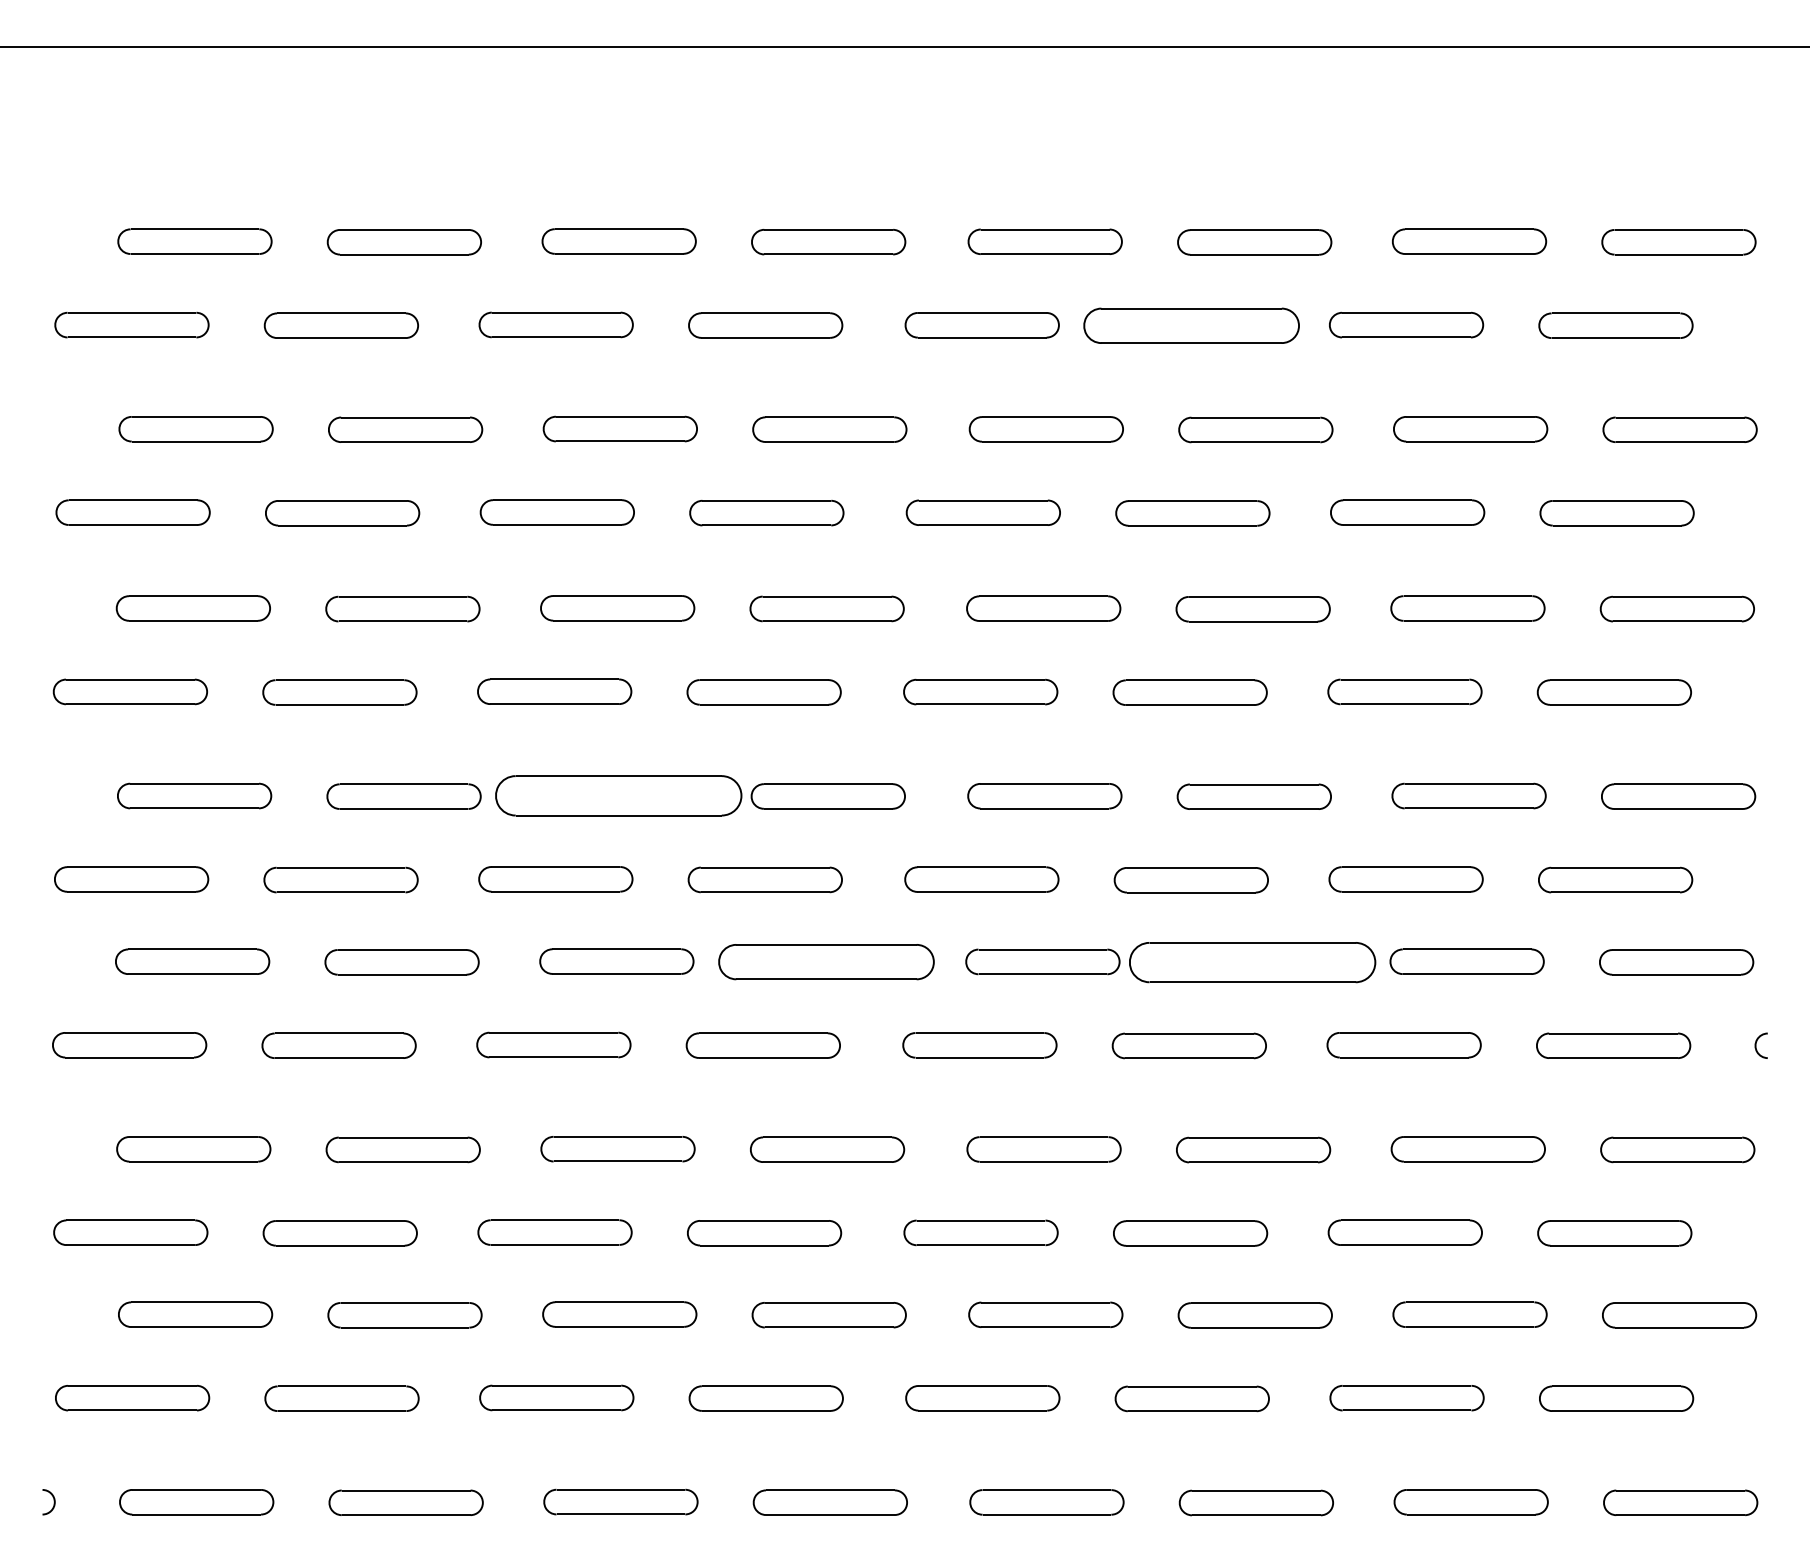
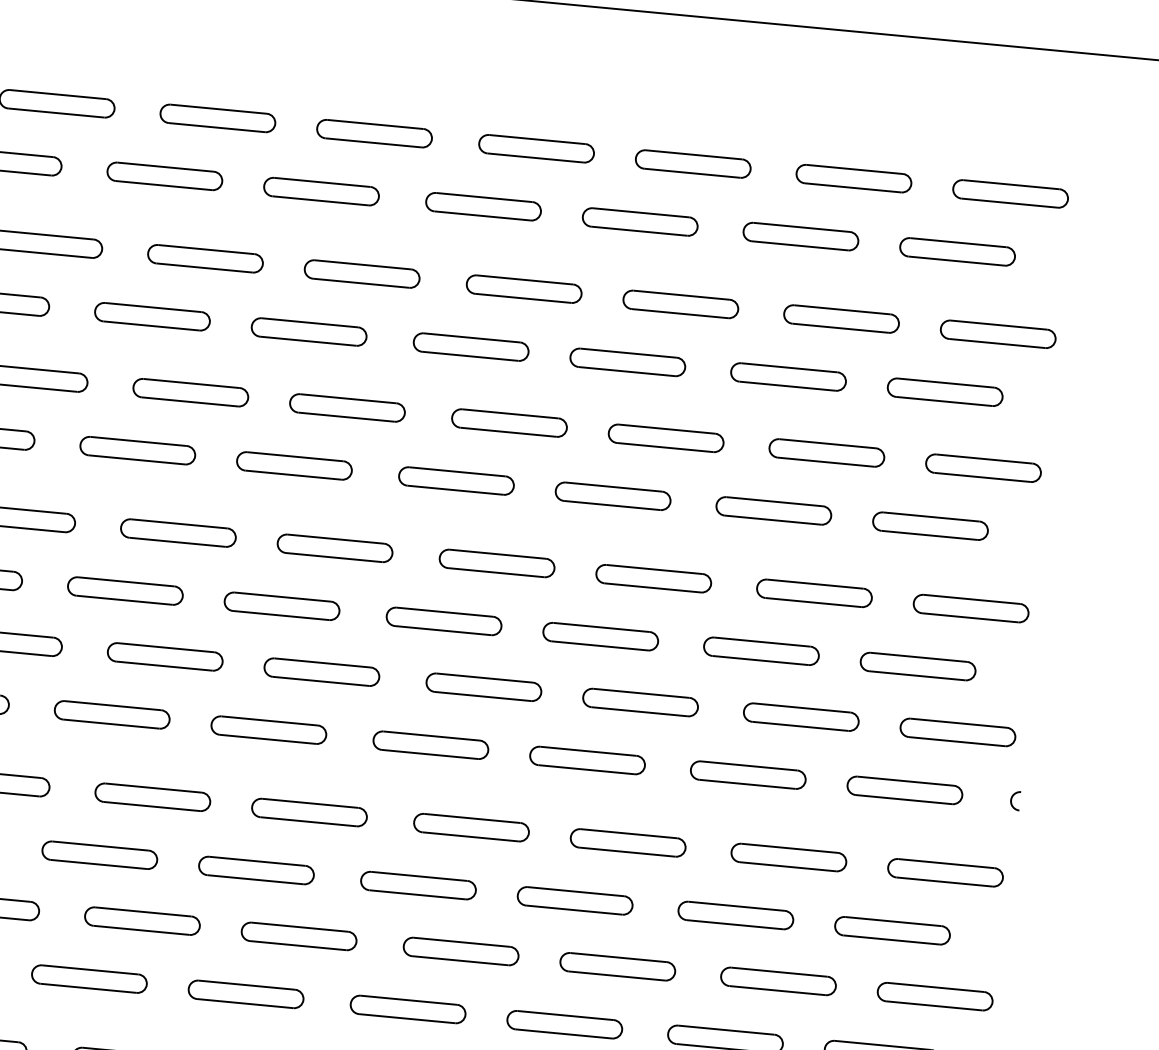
part: (1191, 325) -> (640, 221), size x0.71
part: (618, 795) -> (178, 532), size x0.62
part: (825, 962) -> (321, 672), size x0.71
part: (1251, 962) -> (639, 702), size x0.62

